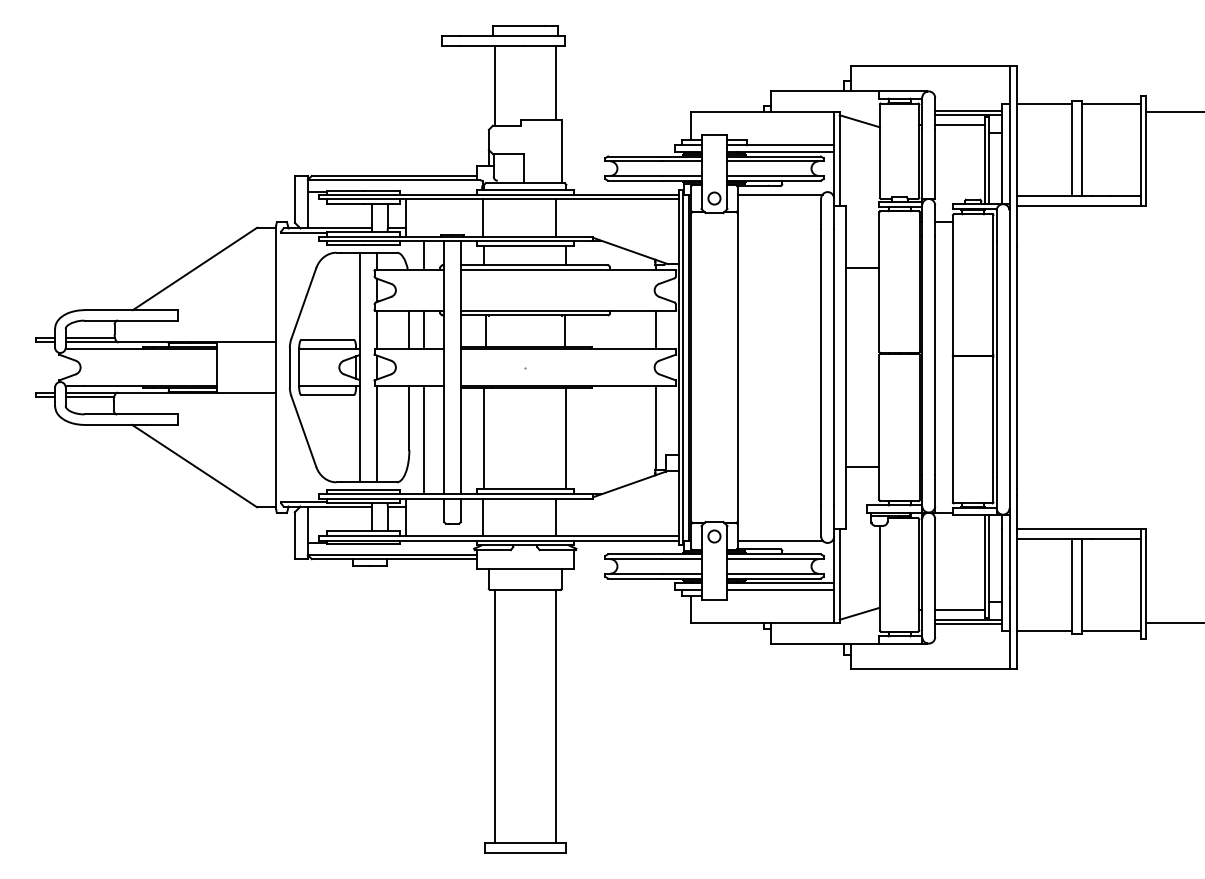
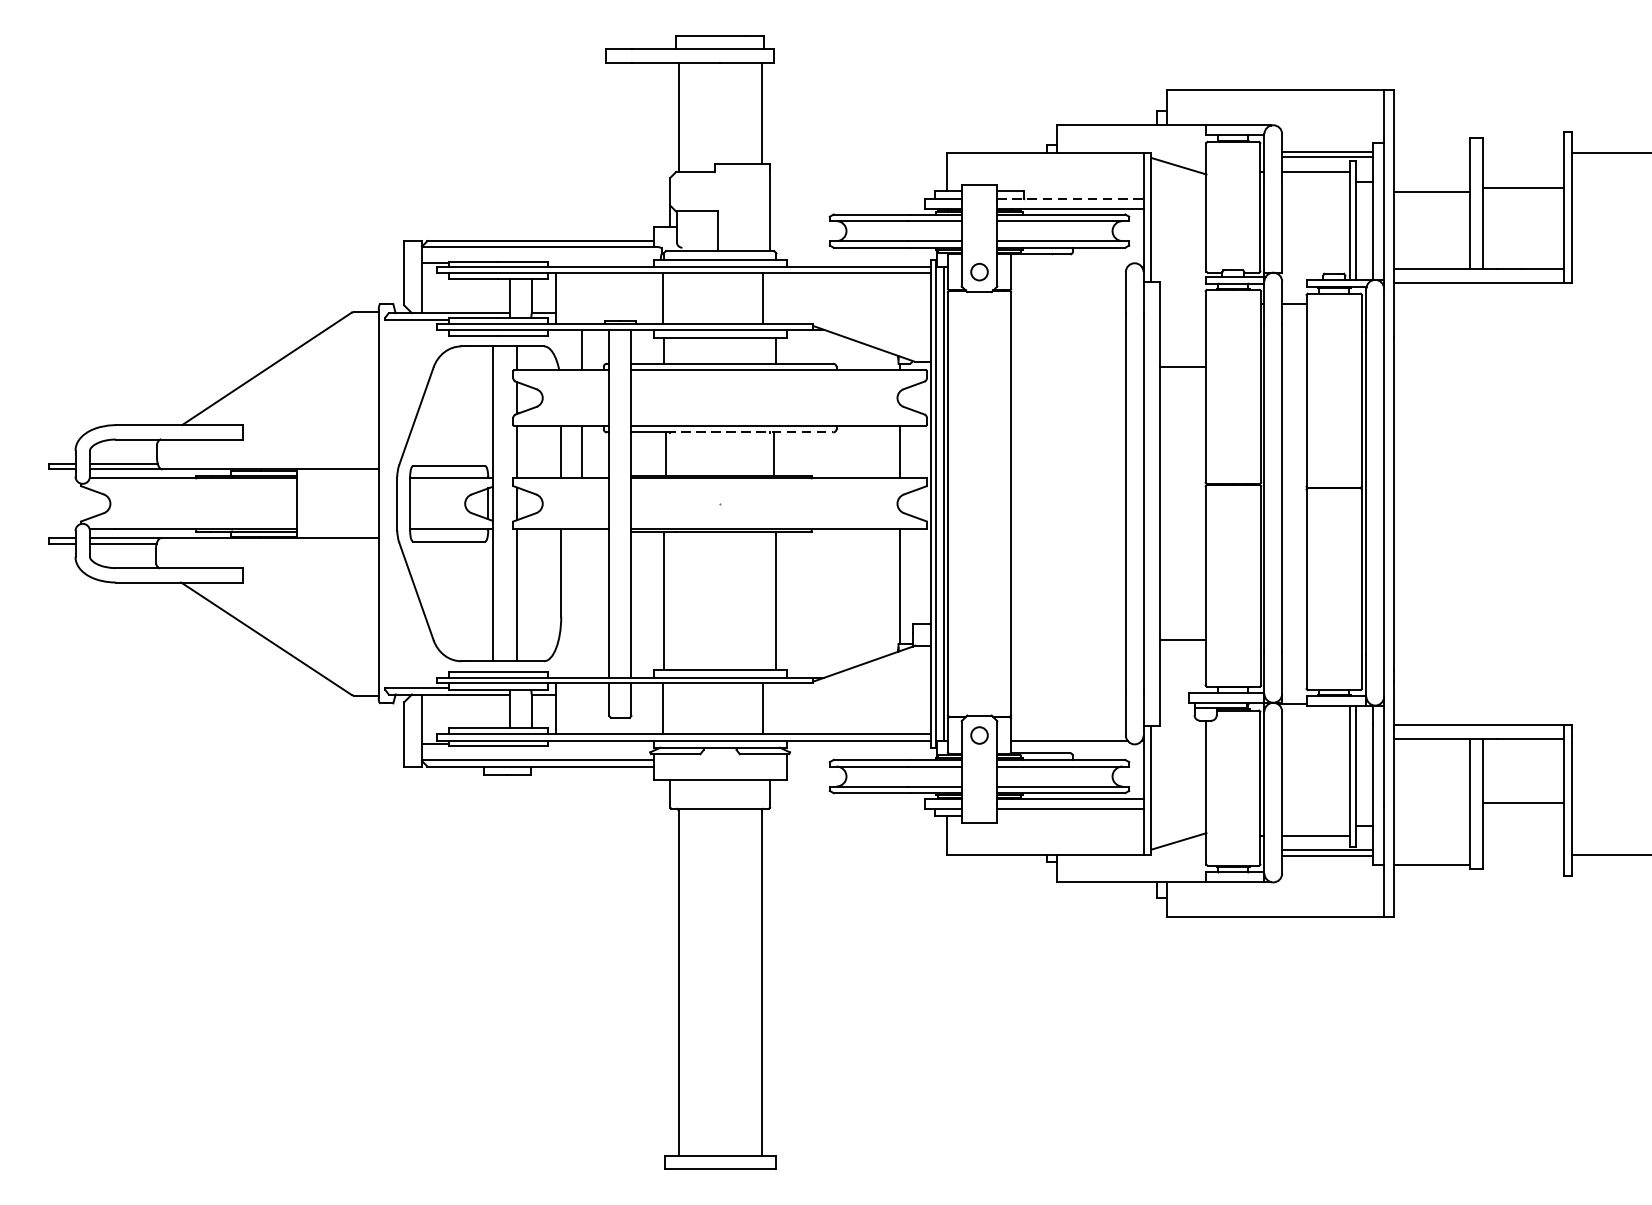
line: (1043, 104) -> (1430, 192), moved
line: (1110, 104) -> (1522, 188), moved
line: (781, 145) -> (1071, 199), solid -> dashed
line: (779, 194) -> (1068, 266), removed
line: (547, 315) -> (750, 432), solid -> dashed
line: (424, 440) -> (581, 603), removed
line: (1110, 630) -> (1522, 802), moved

